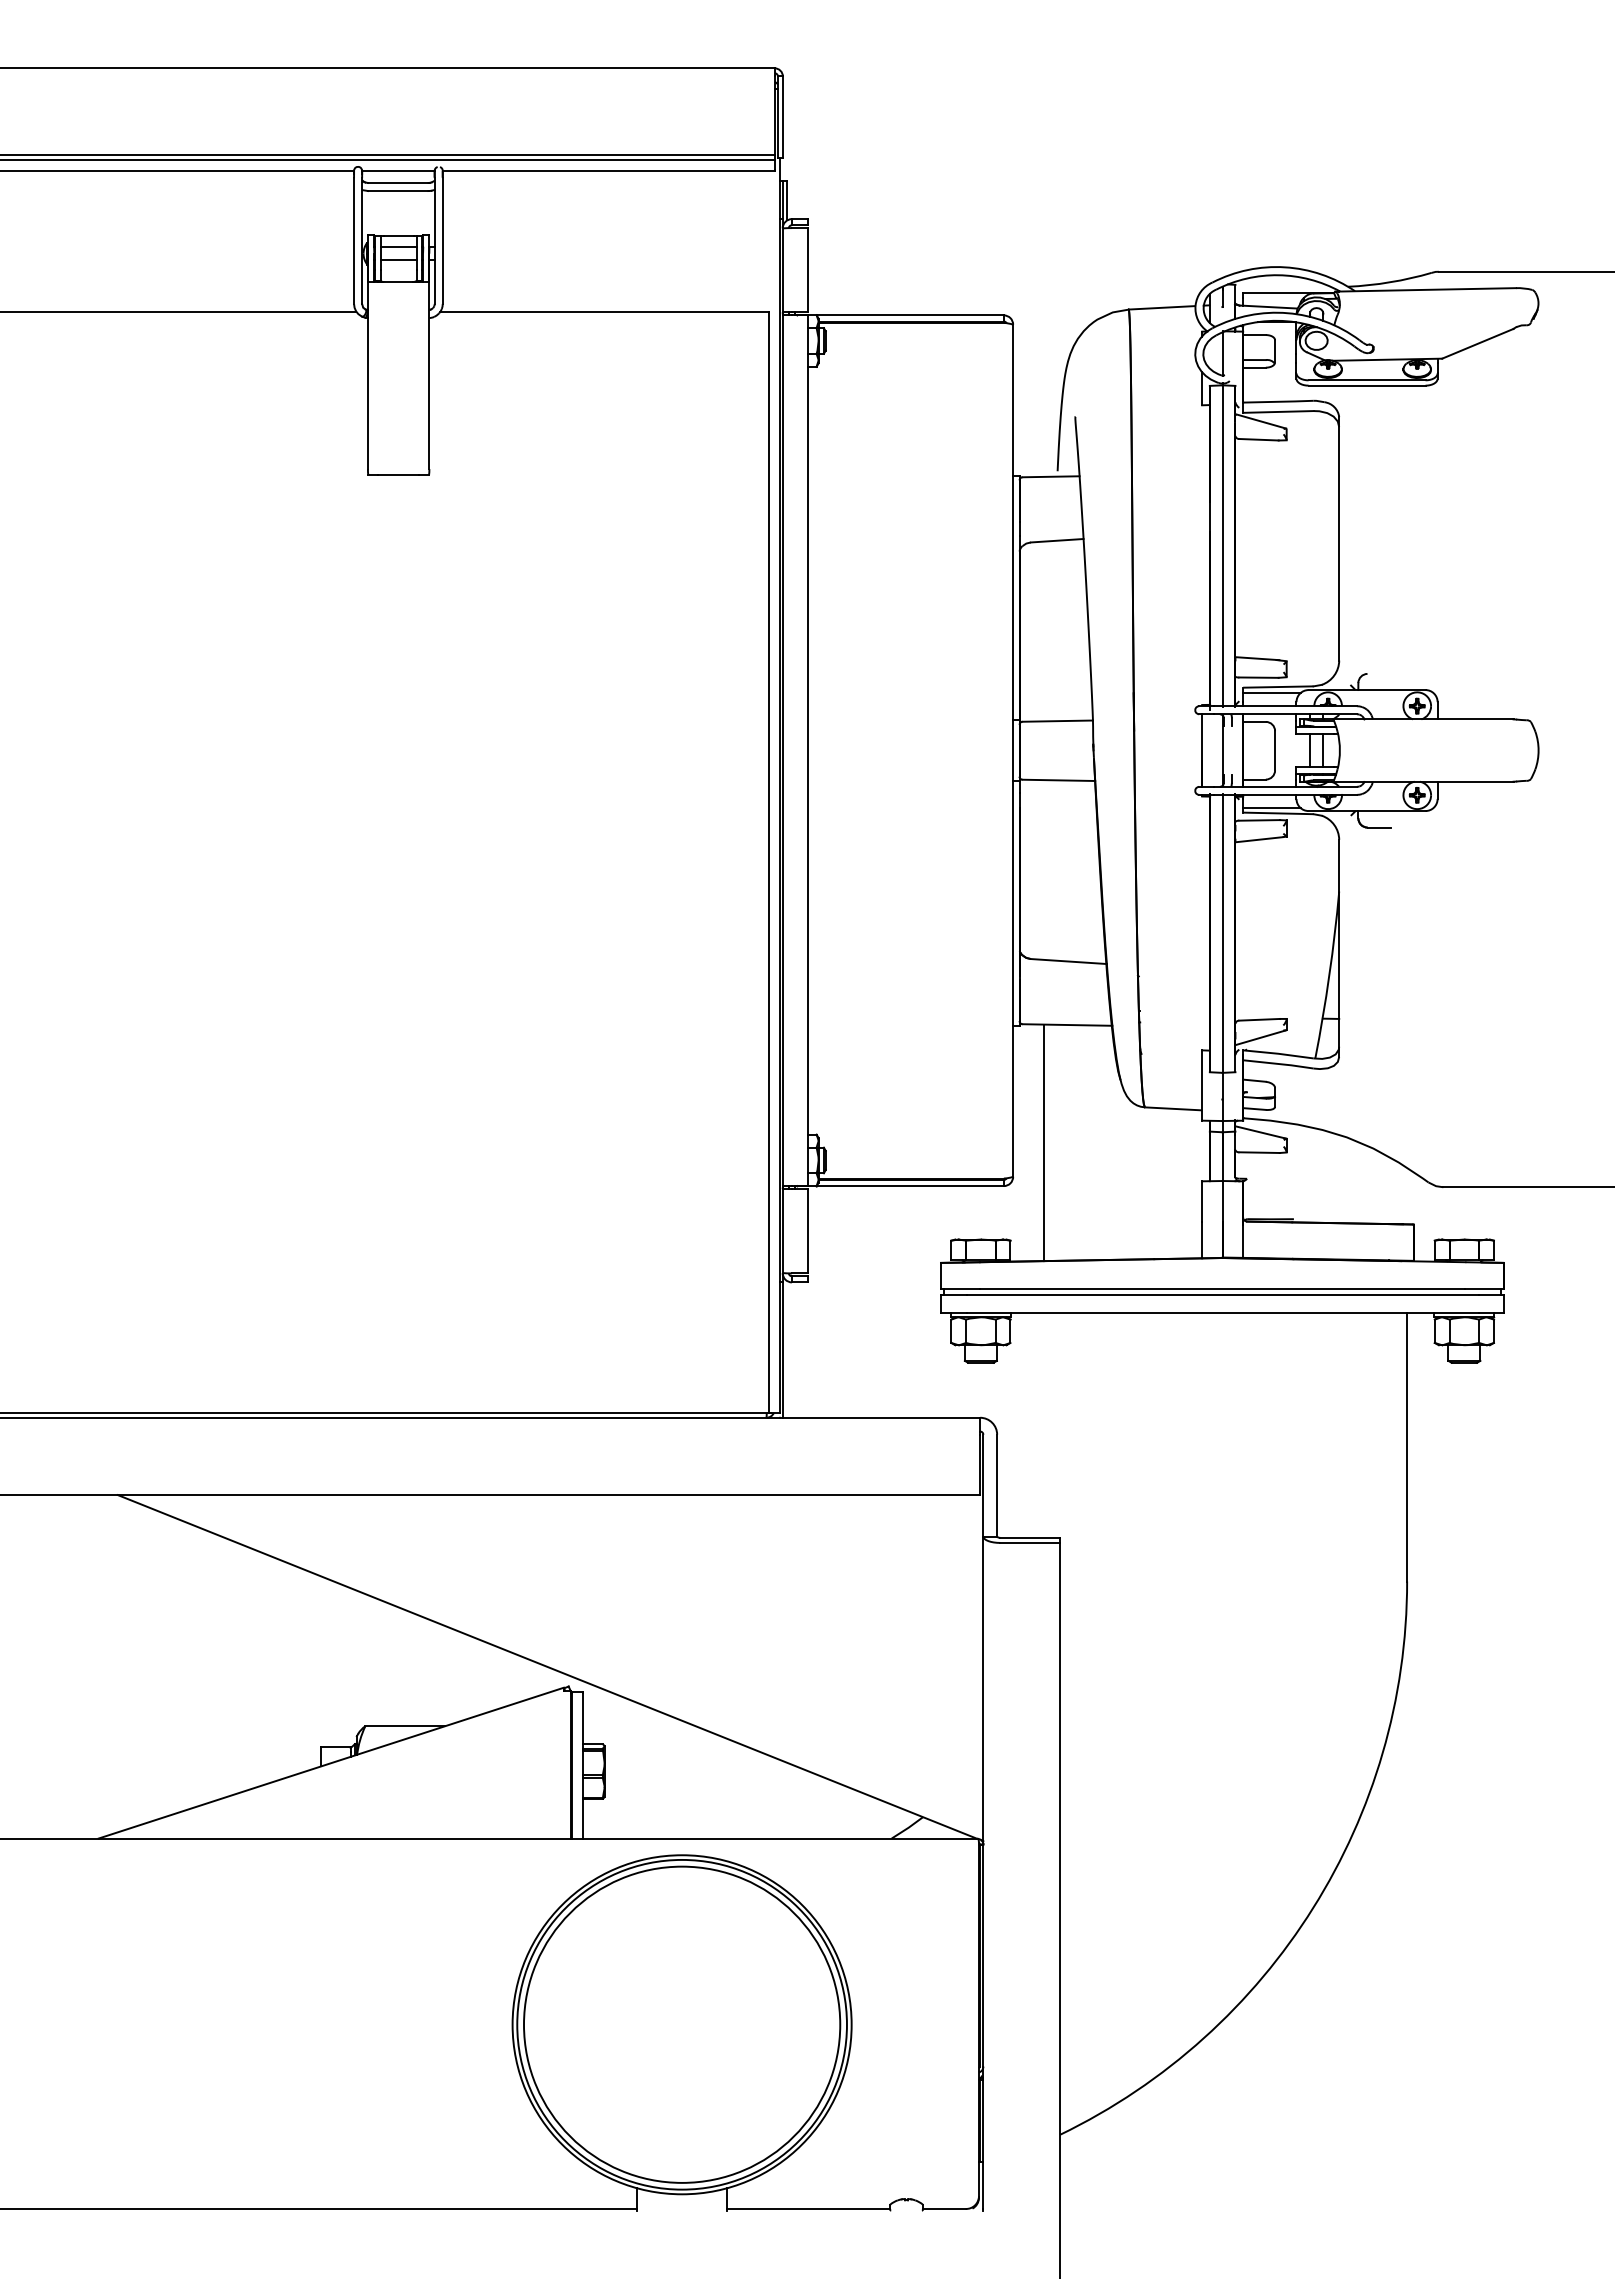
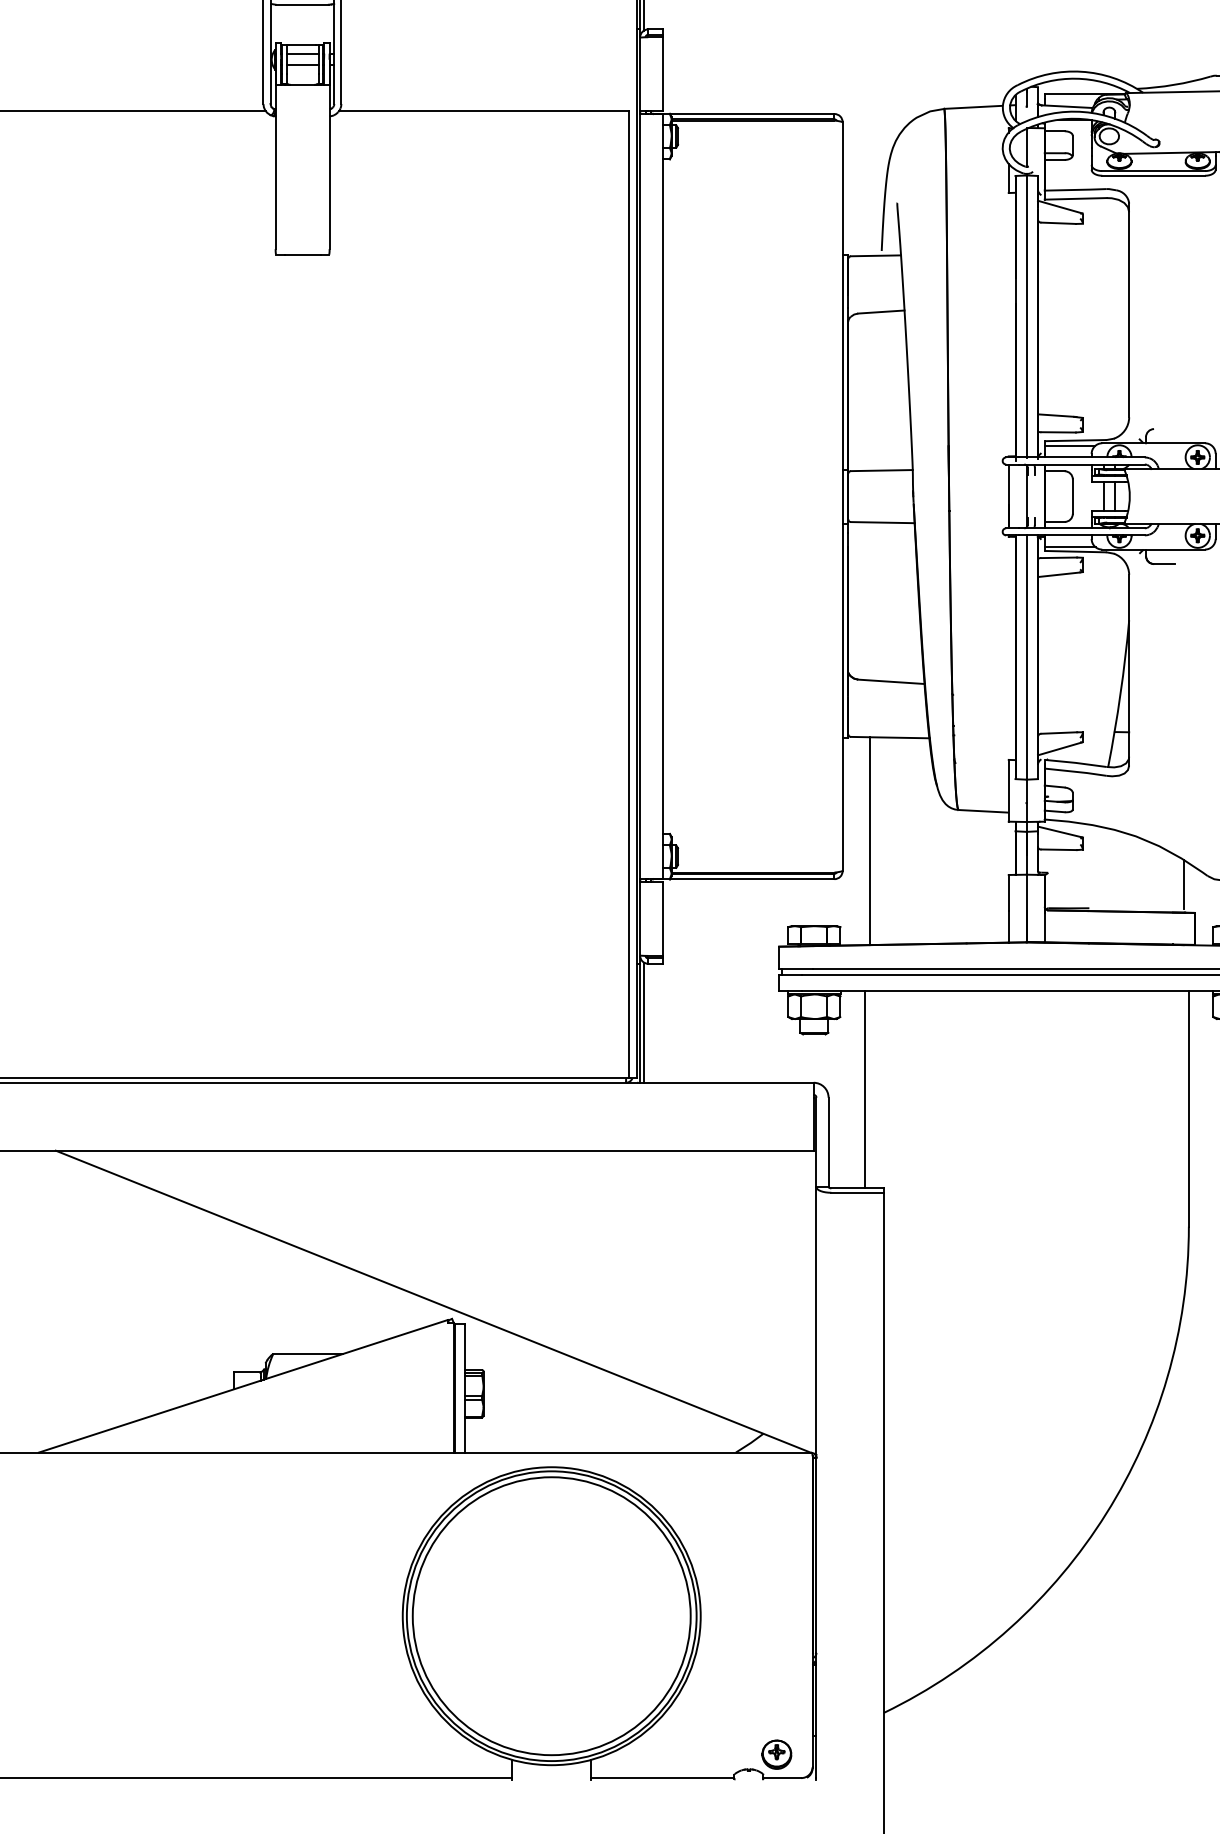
line: (1401, 1192) -> (1183, 884), added
line: (787, 1349) -> (644, 1022), added
line: (1038, 1425) -> (864, 1089), added
part: (938, 2182) -> (777, 1754), added

